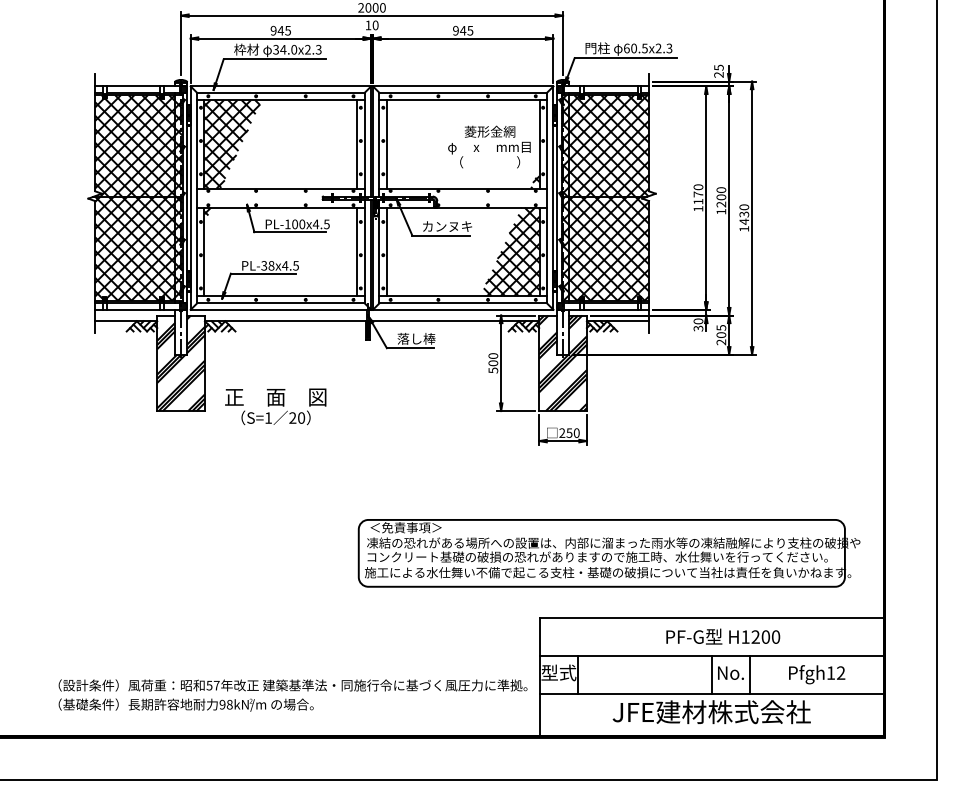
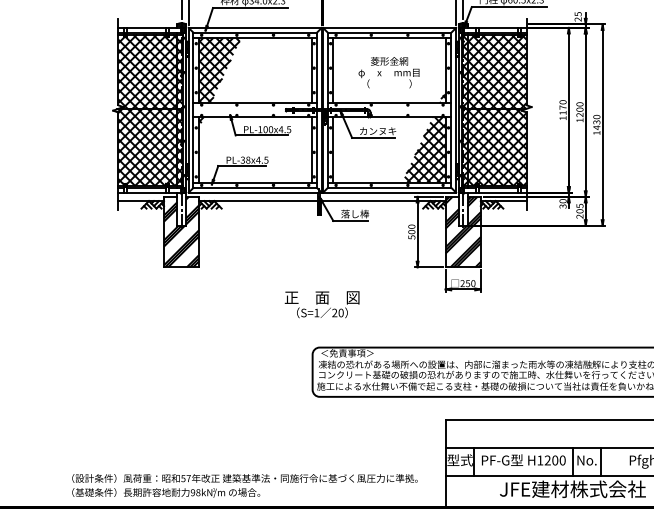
text: (489, 146) -> (389, 72), moved
text: (275, 406) -> (321, 304), moved
text: (723, 636) -> (524, 460), moved
text: (292, 695) -> (244, 485), moved

